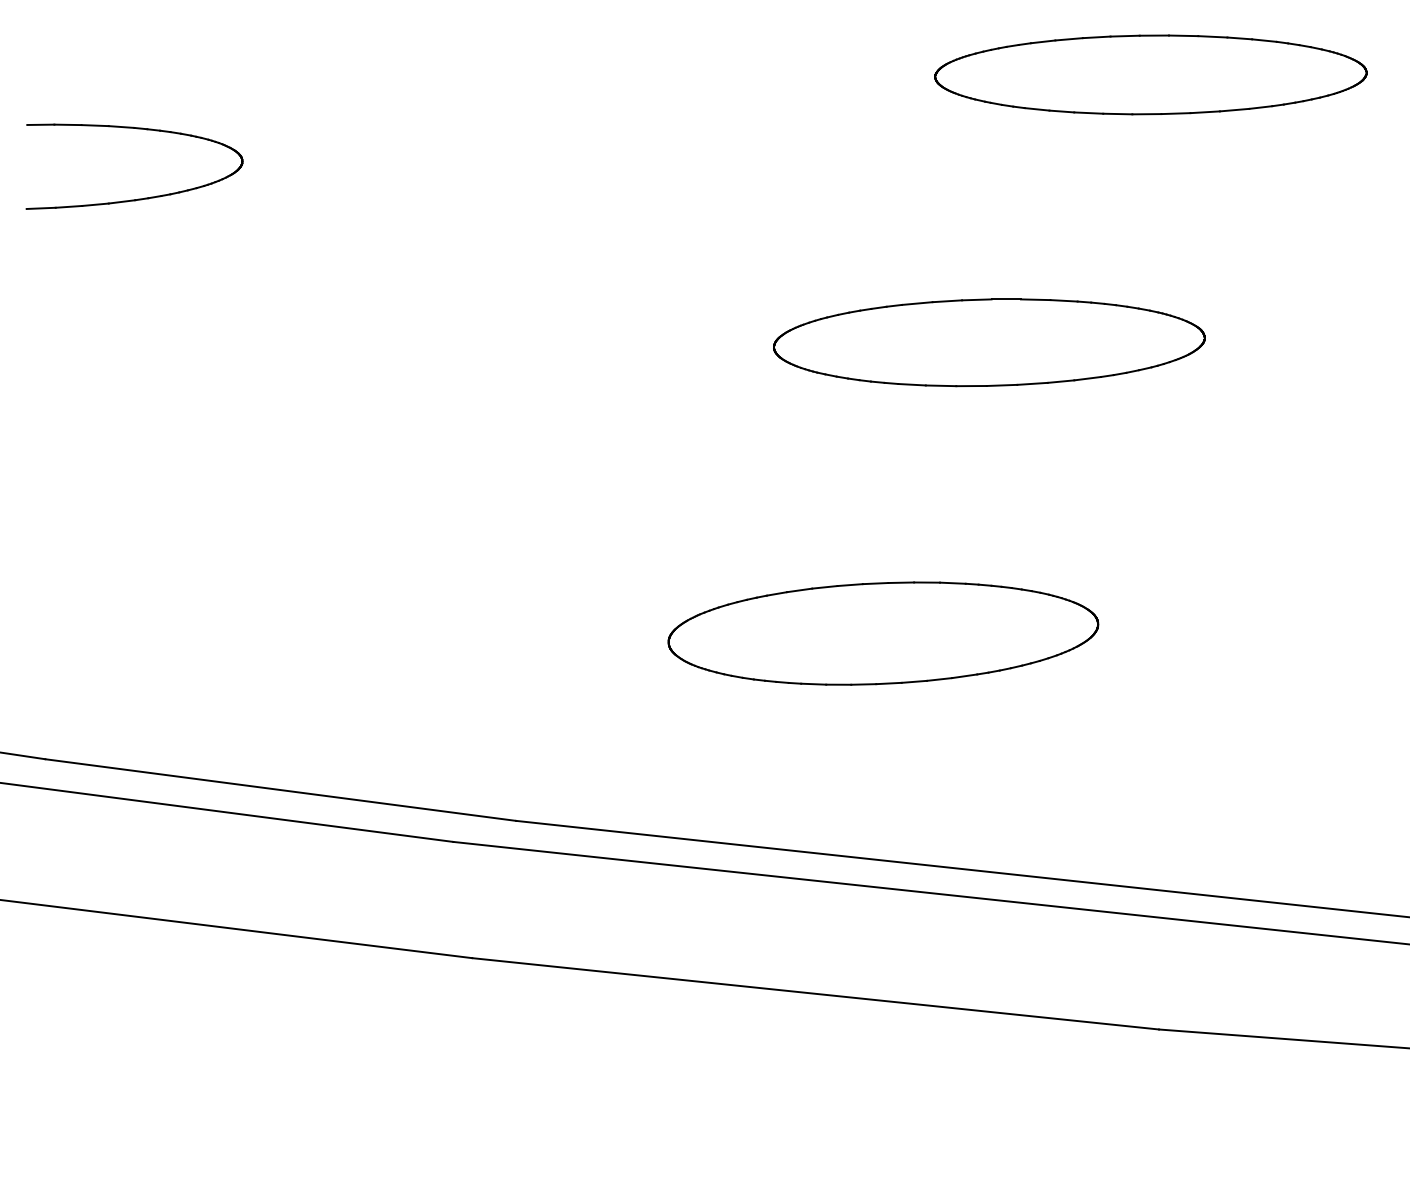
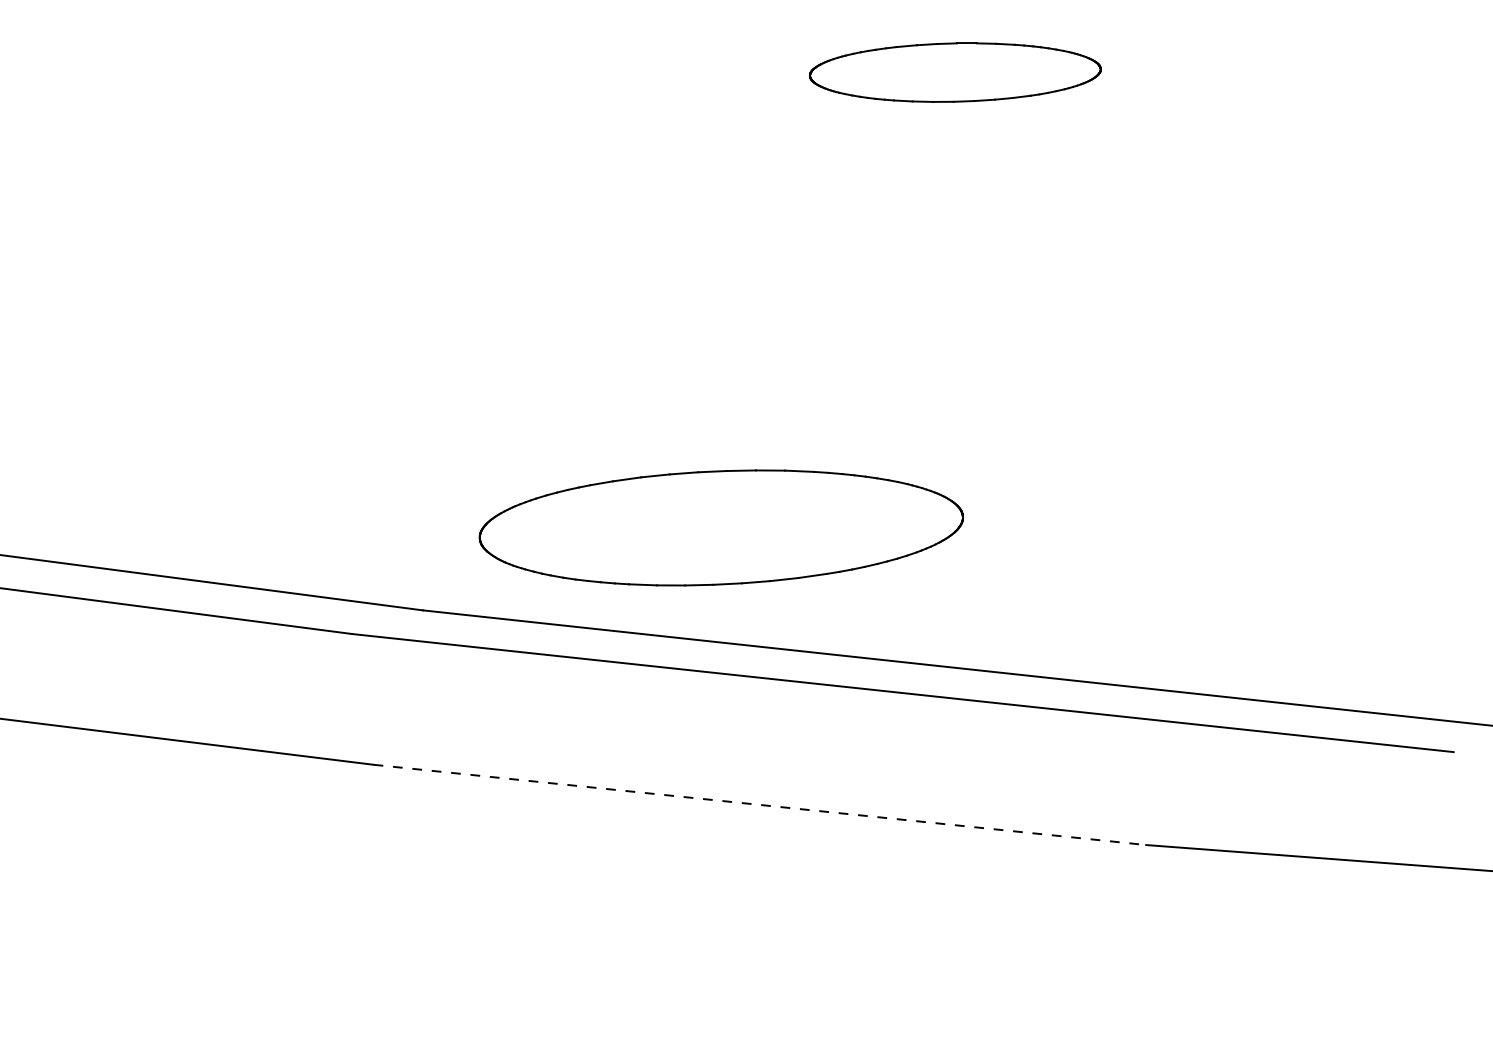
part: (989, 342) -> (955, 72), size x0.6
part: (883, 633) -> (721, 527), moved
line: (816, 993) -> (760, 804), solid -> dashed

